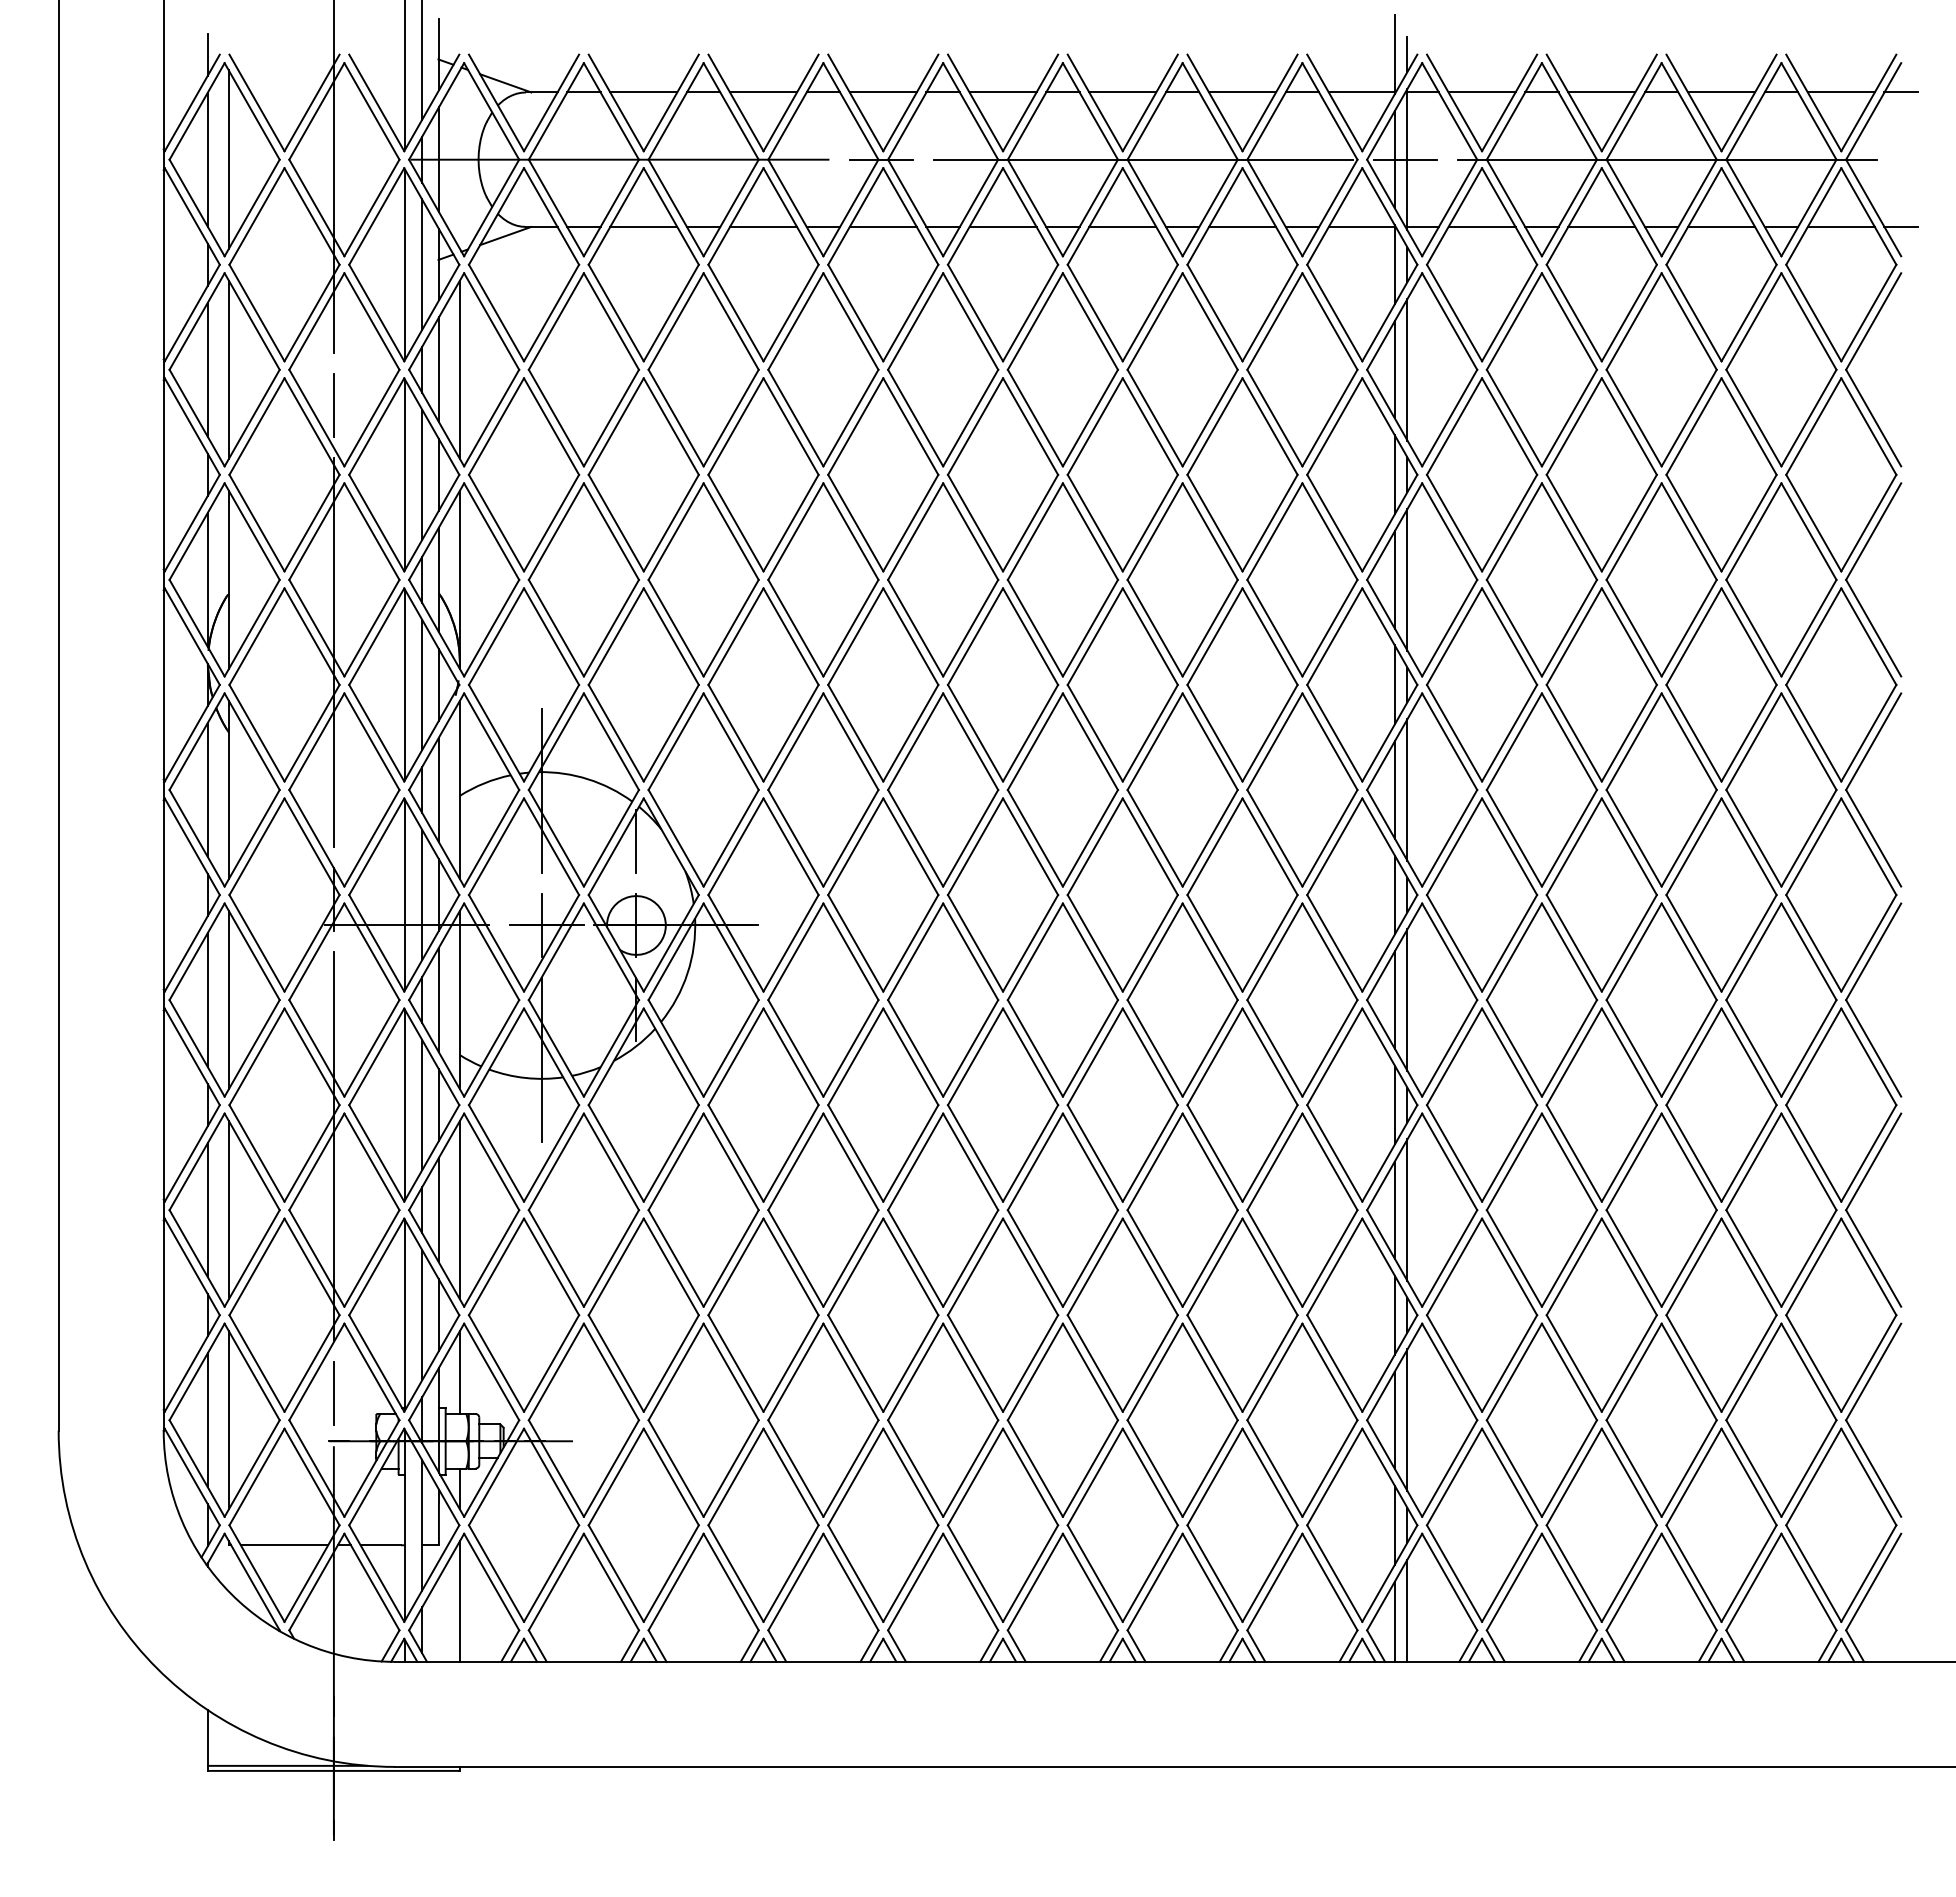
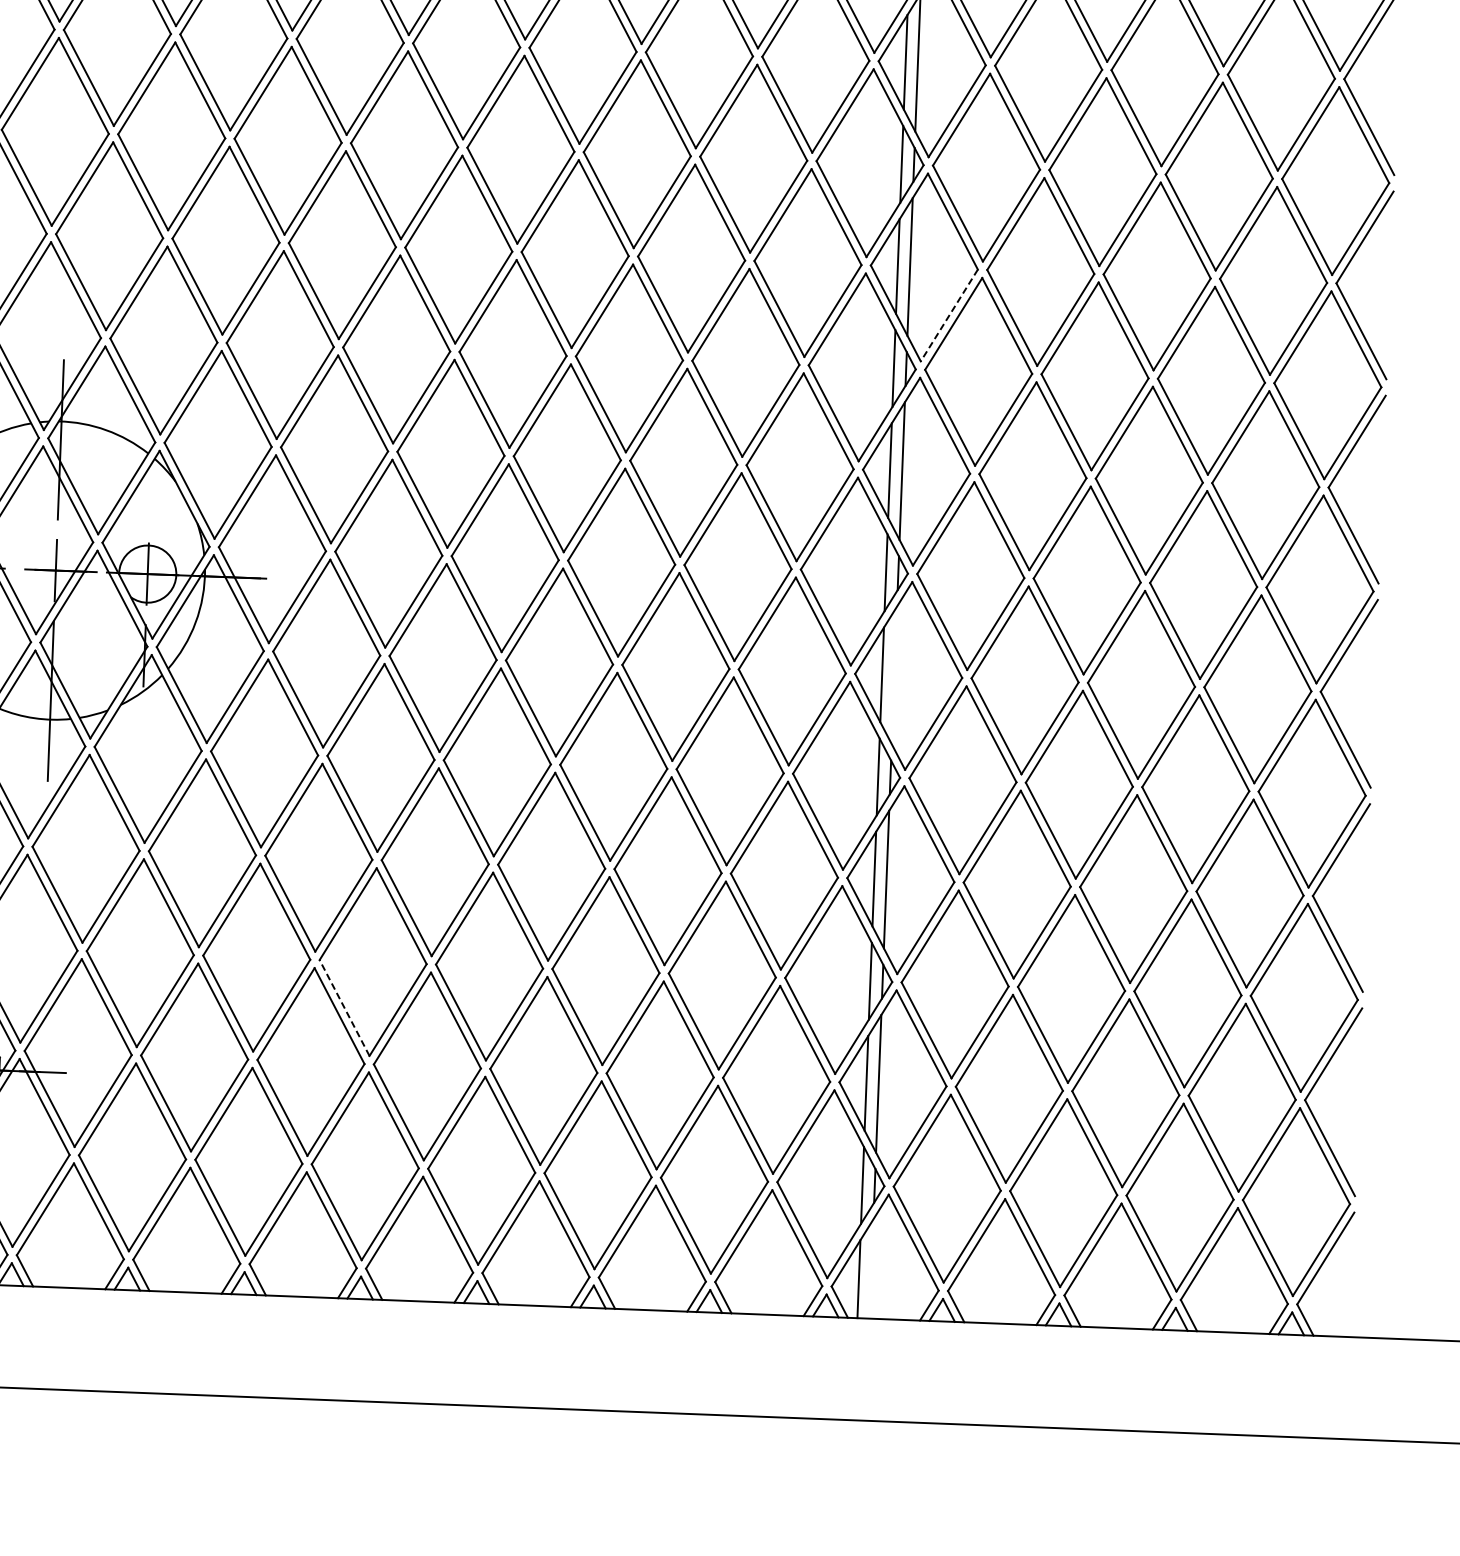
line: (1449, 628) -> (949, 315), solid -> dashed
line: (636, 840) -> (150, 491), removed
line: (1407, 999) -> (894, 674), removed
line: (855, 1363) -> (344, 1008), solid -> dashed
line: (1407, 1610) -> (871, 1268), removed

